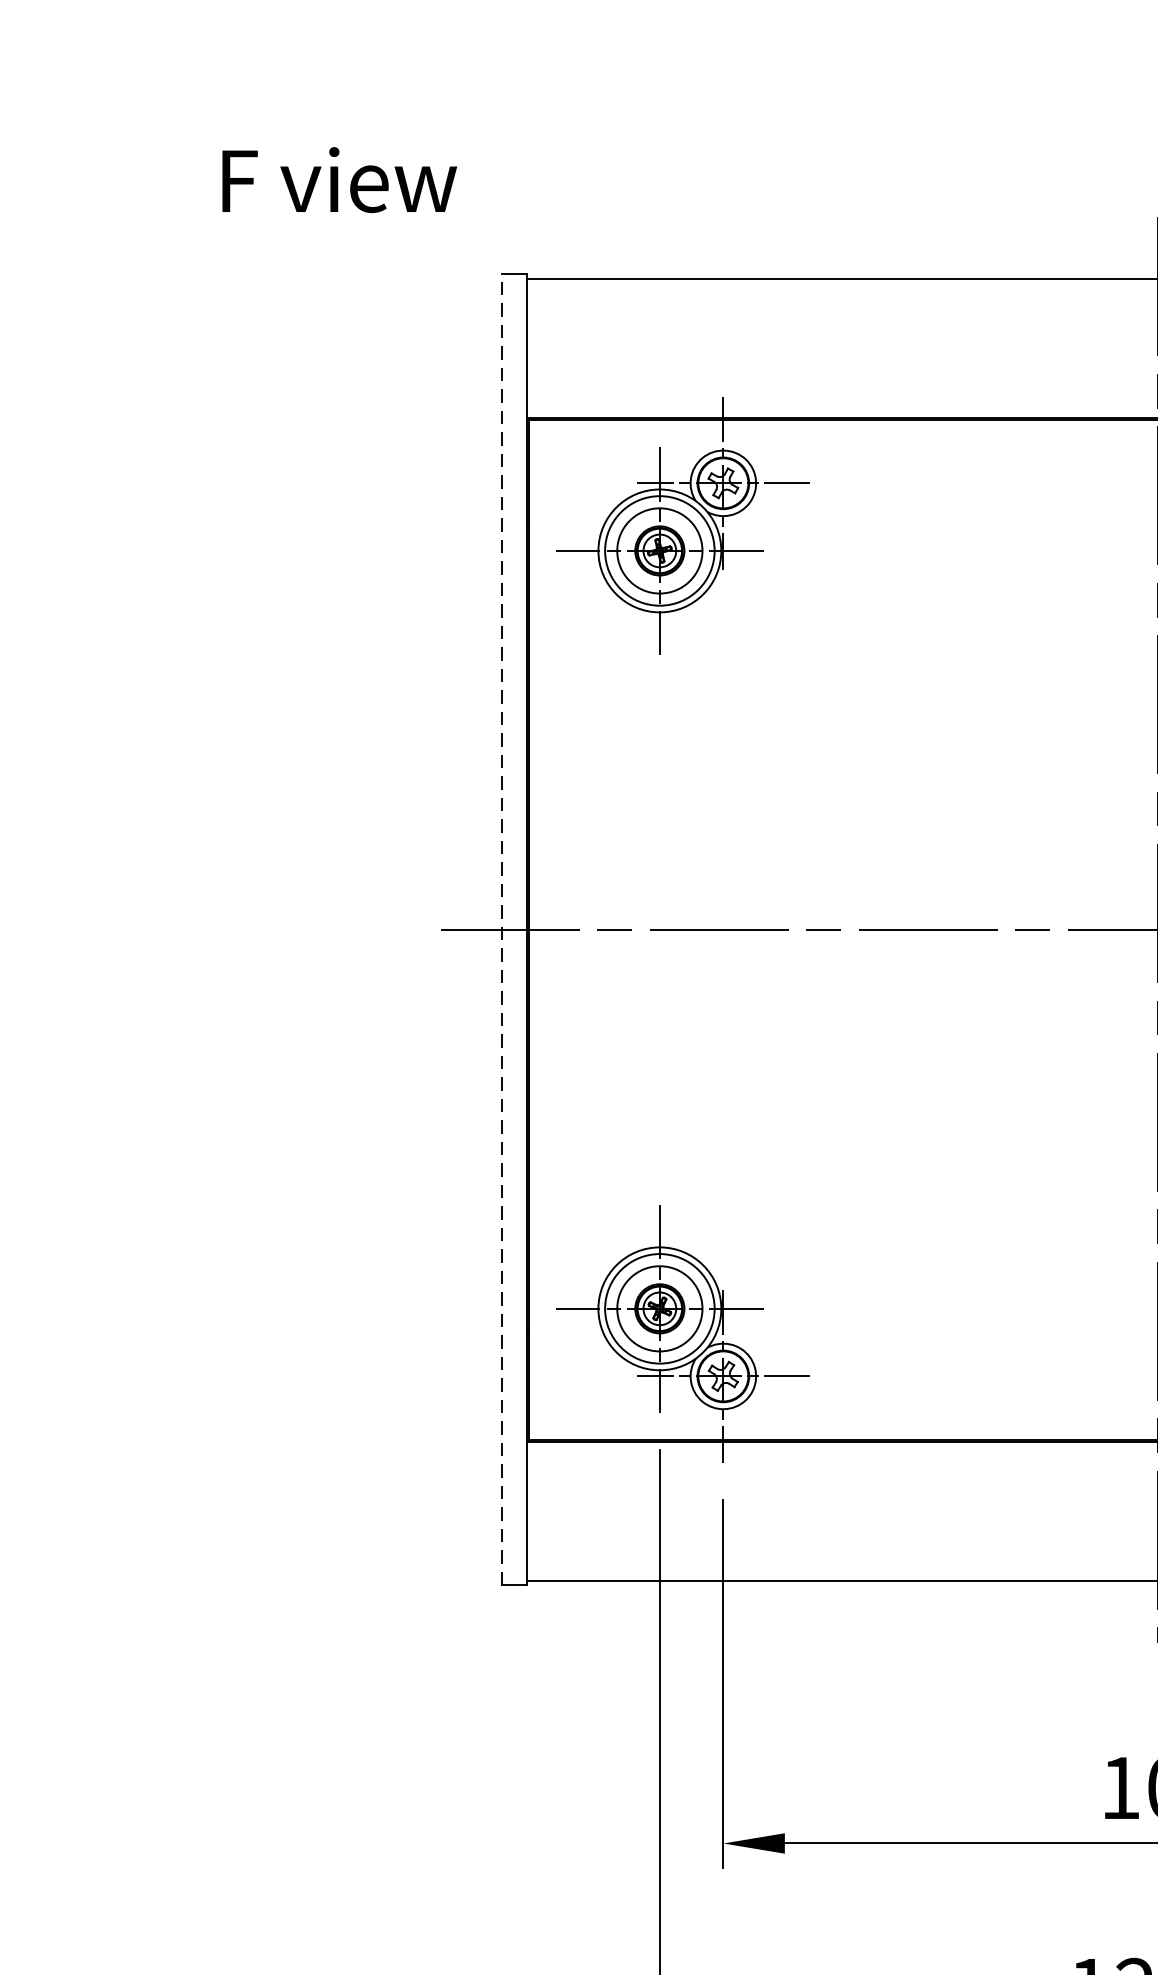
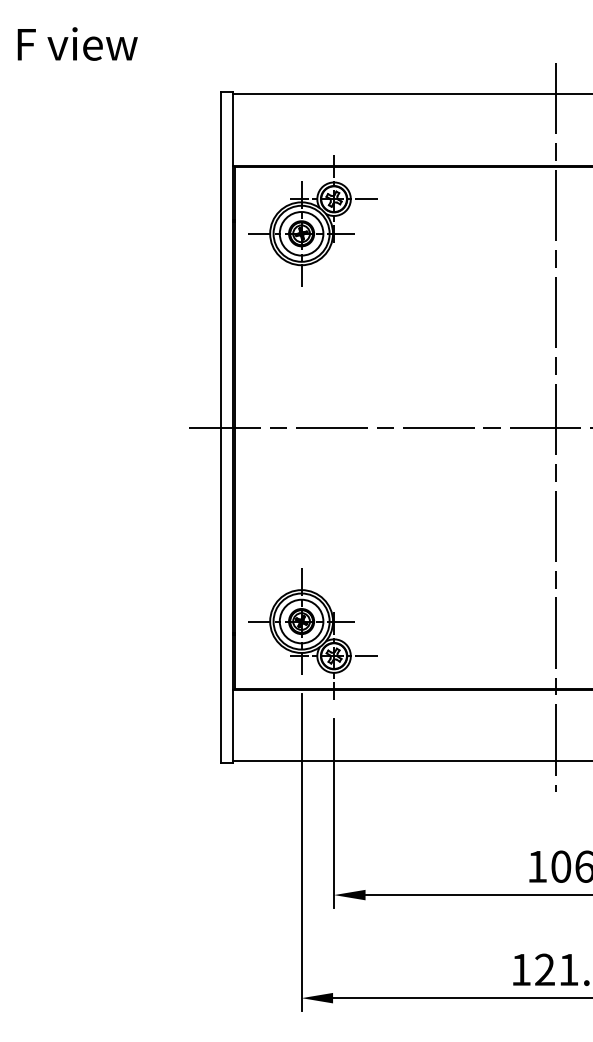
text: (339, 178) -> (77, 43), moved
line: (501, 929) -> (220, 427), dashed -> solid

